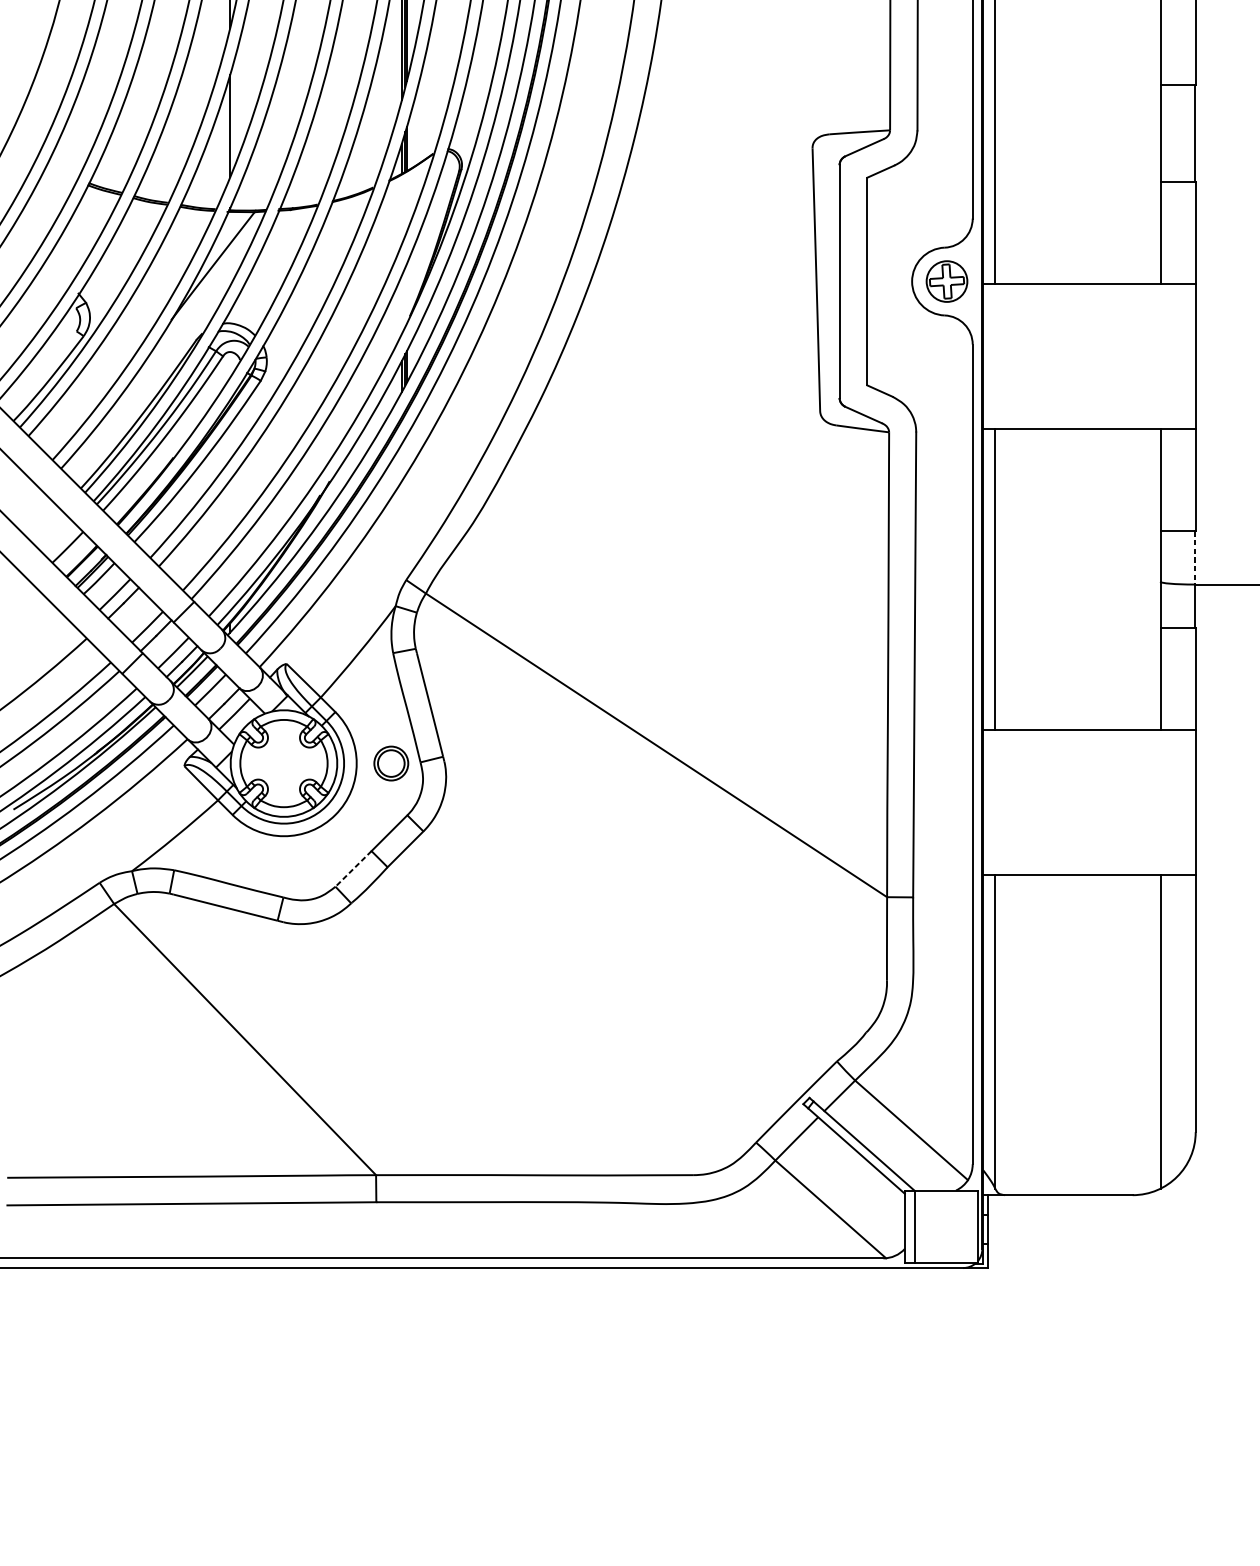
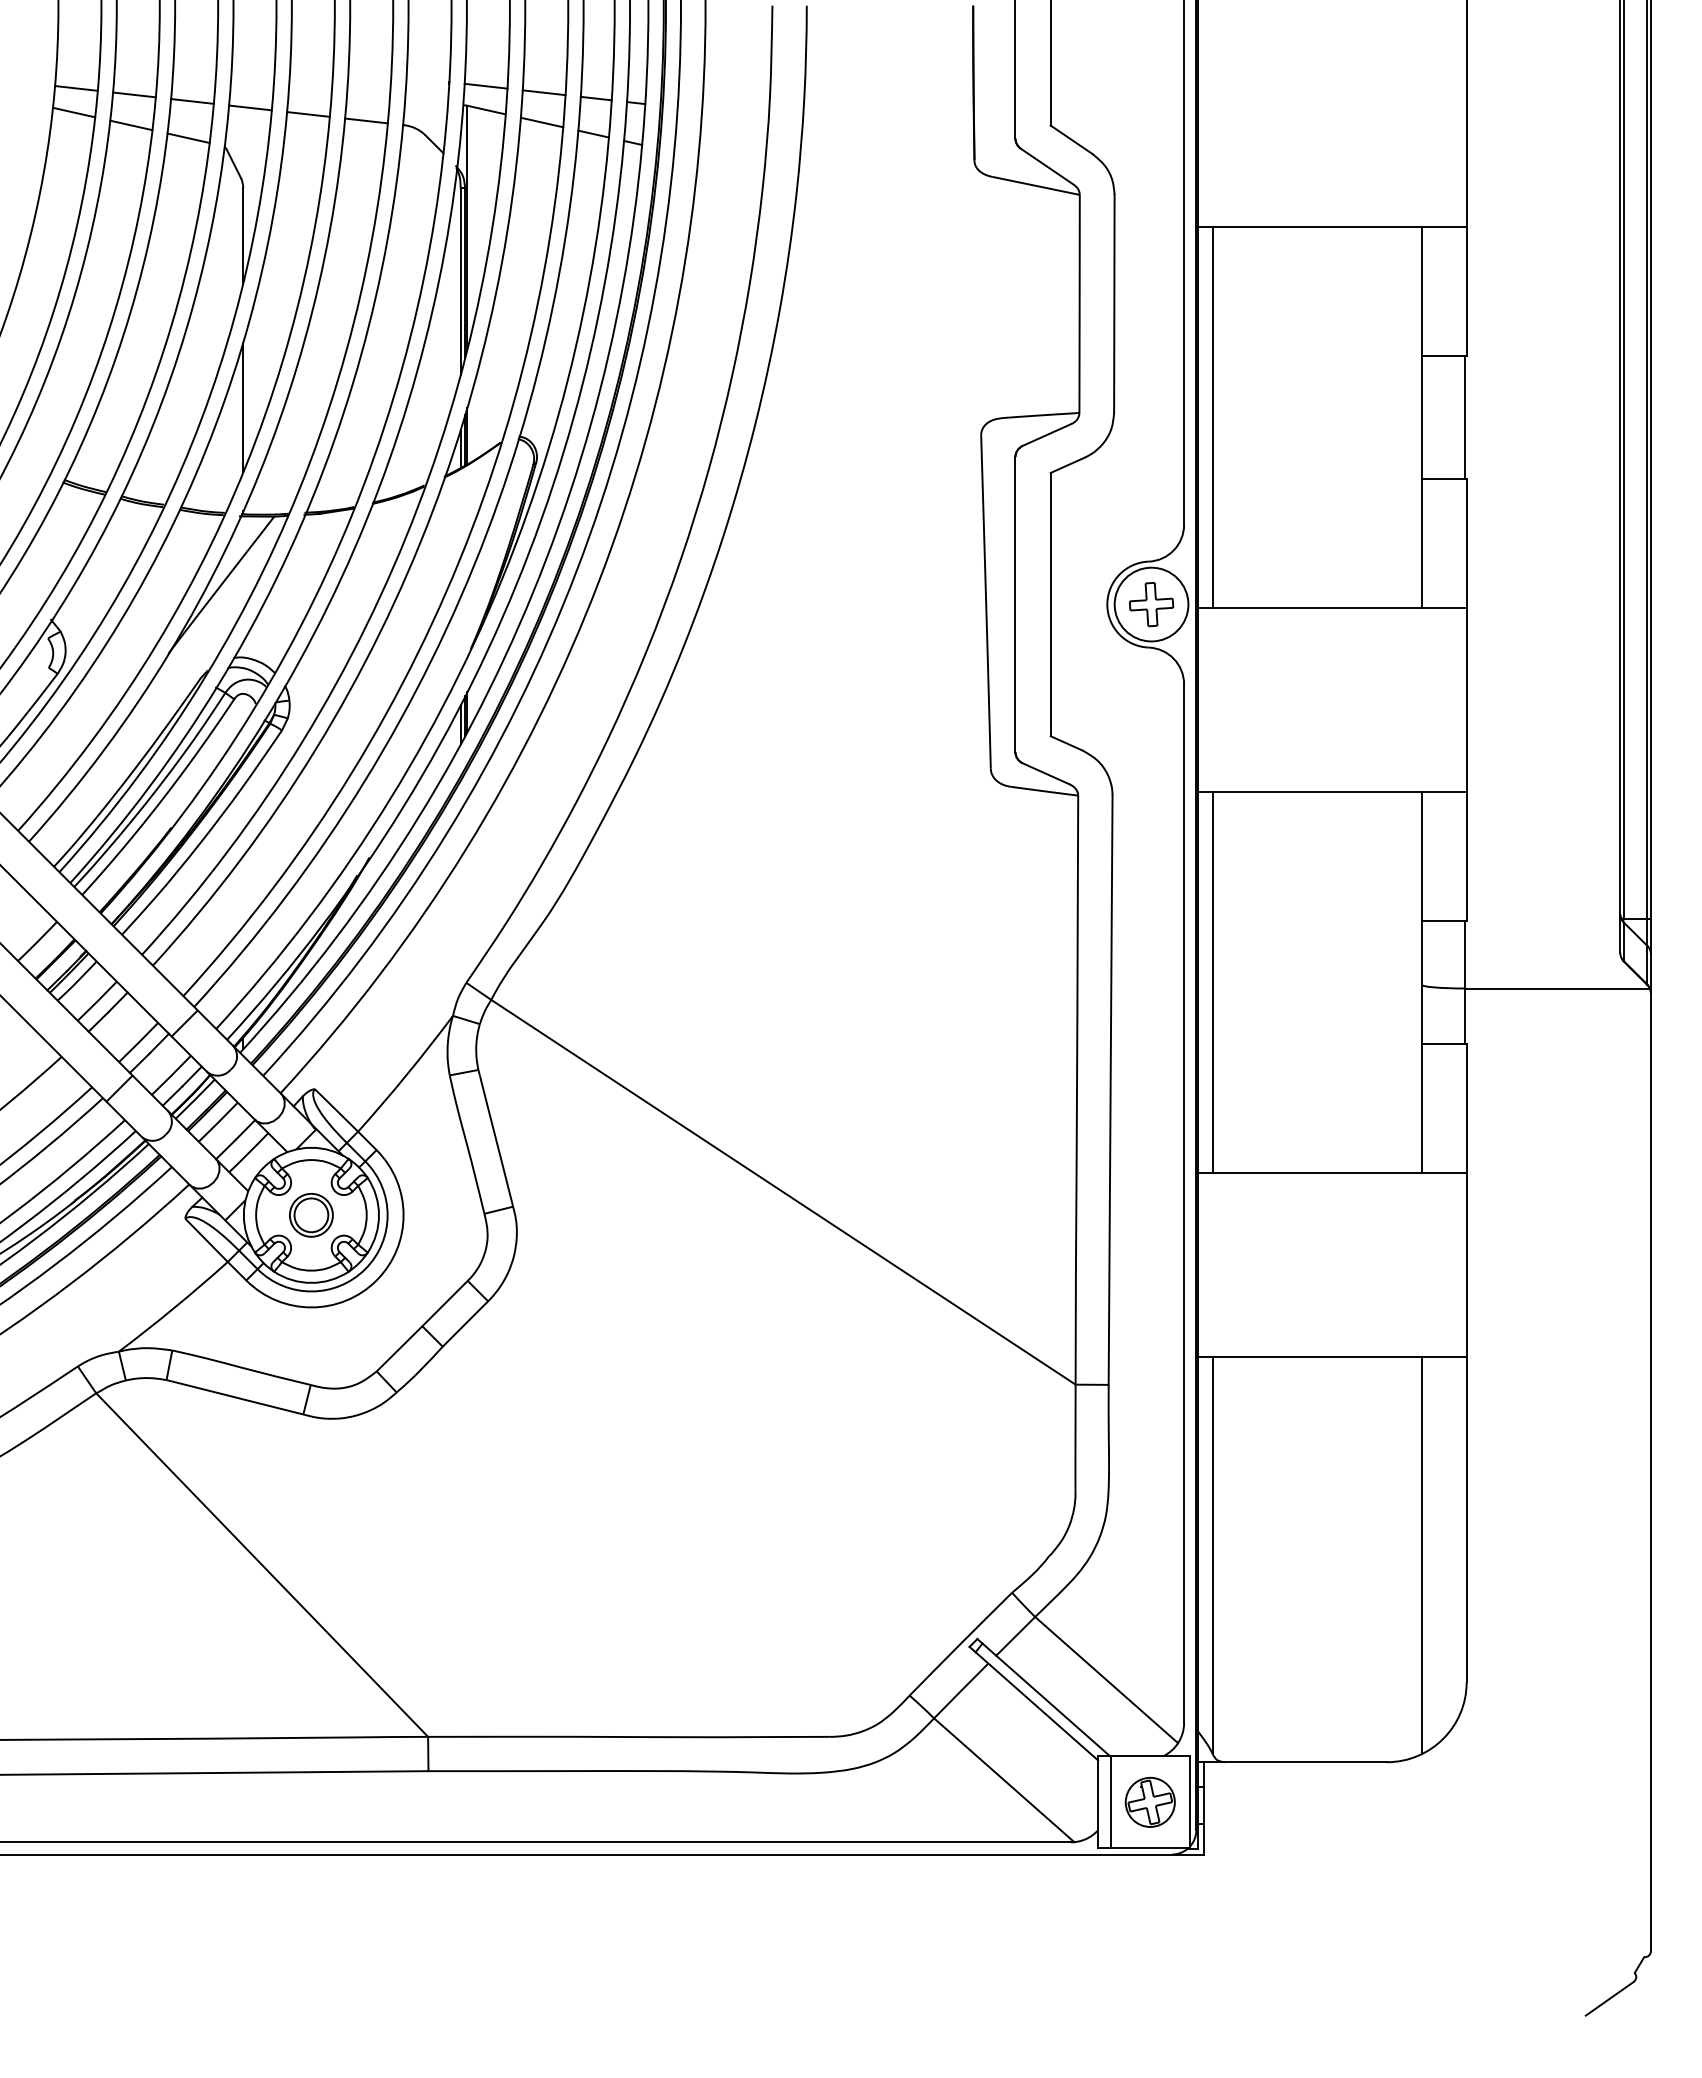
circle: (946, 281) -> (1151, 604), size x1.43
line: (1194, 557) -> (1465, 954), dashed -> solid
part: (391, 763) -> (311, 1215), moved
line: (353, 869) -> (399, 1349), dashed -> solid
part: (945, 1226) -> (1149, 1801), added

